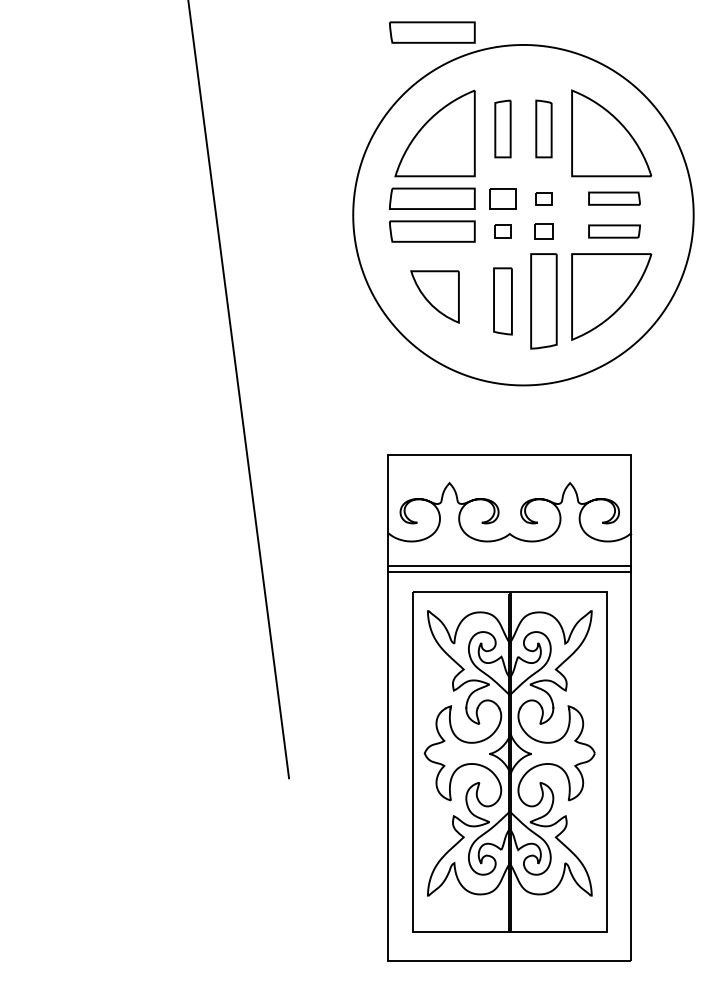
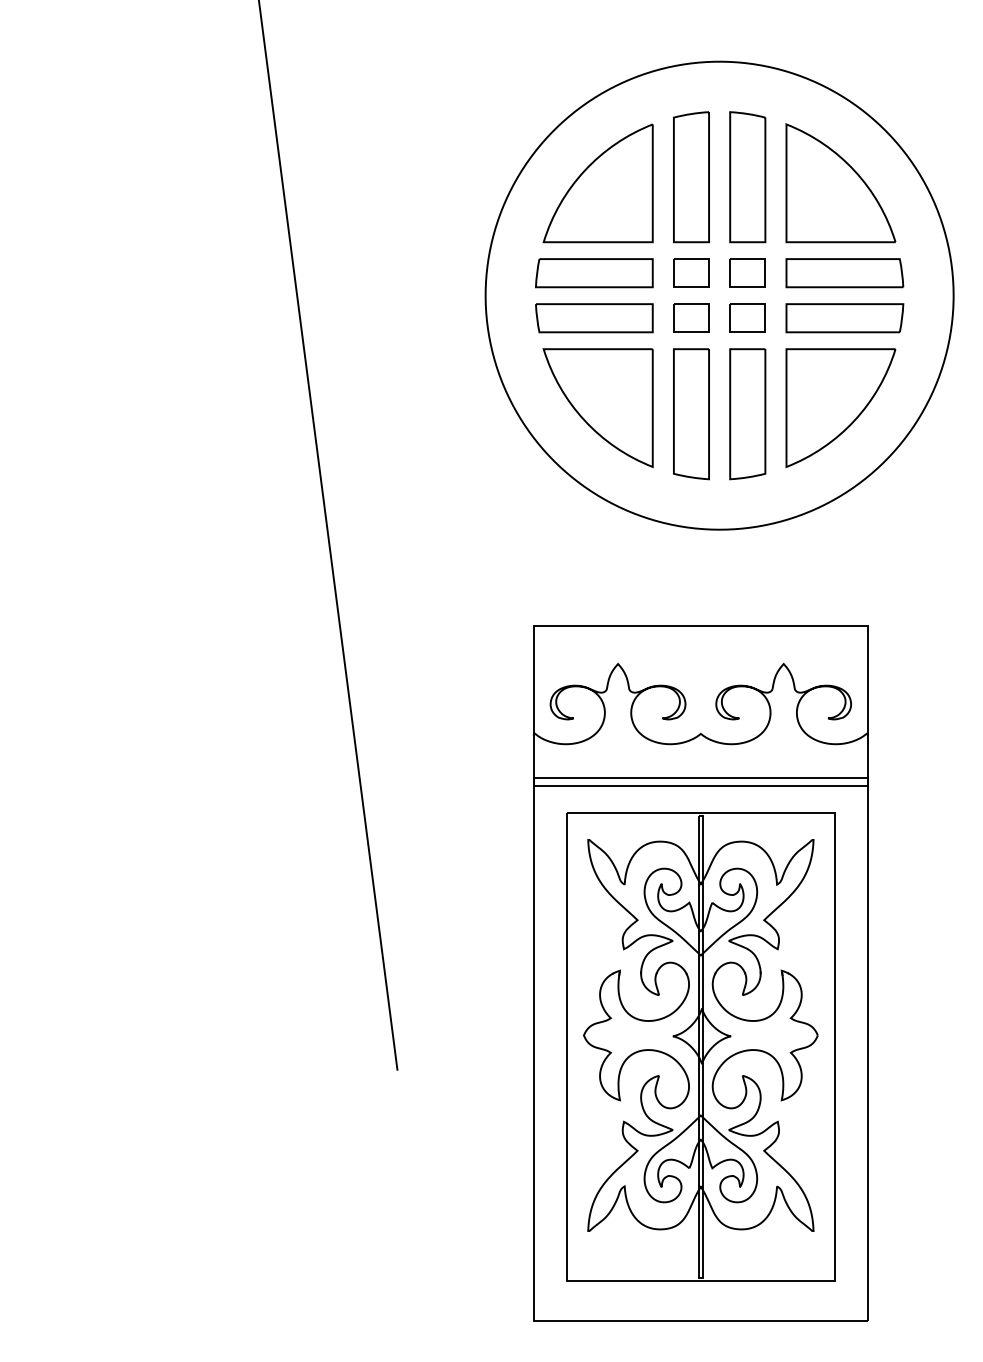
part: (432, 32) -> (594, 44), removed
part: (502, 128) -> (690, 176), size x1.67
part: (543, 128) -> (747, 176), size x1.67
part: (543, 198) -> (747, 272), size x1.67
part: (614, 198) -> (844, 272), size x1.67
part: (502, 231) -> (690, 318), size x1.67
part: (543, 231) -> (747, 318), size x1.43
part: (614, 231) -> (844, 318), size x1.67
part: (434, 296) -> (597, 407), size x1.67
part: (502, 301) -> (690, 414), size x1.43

